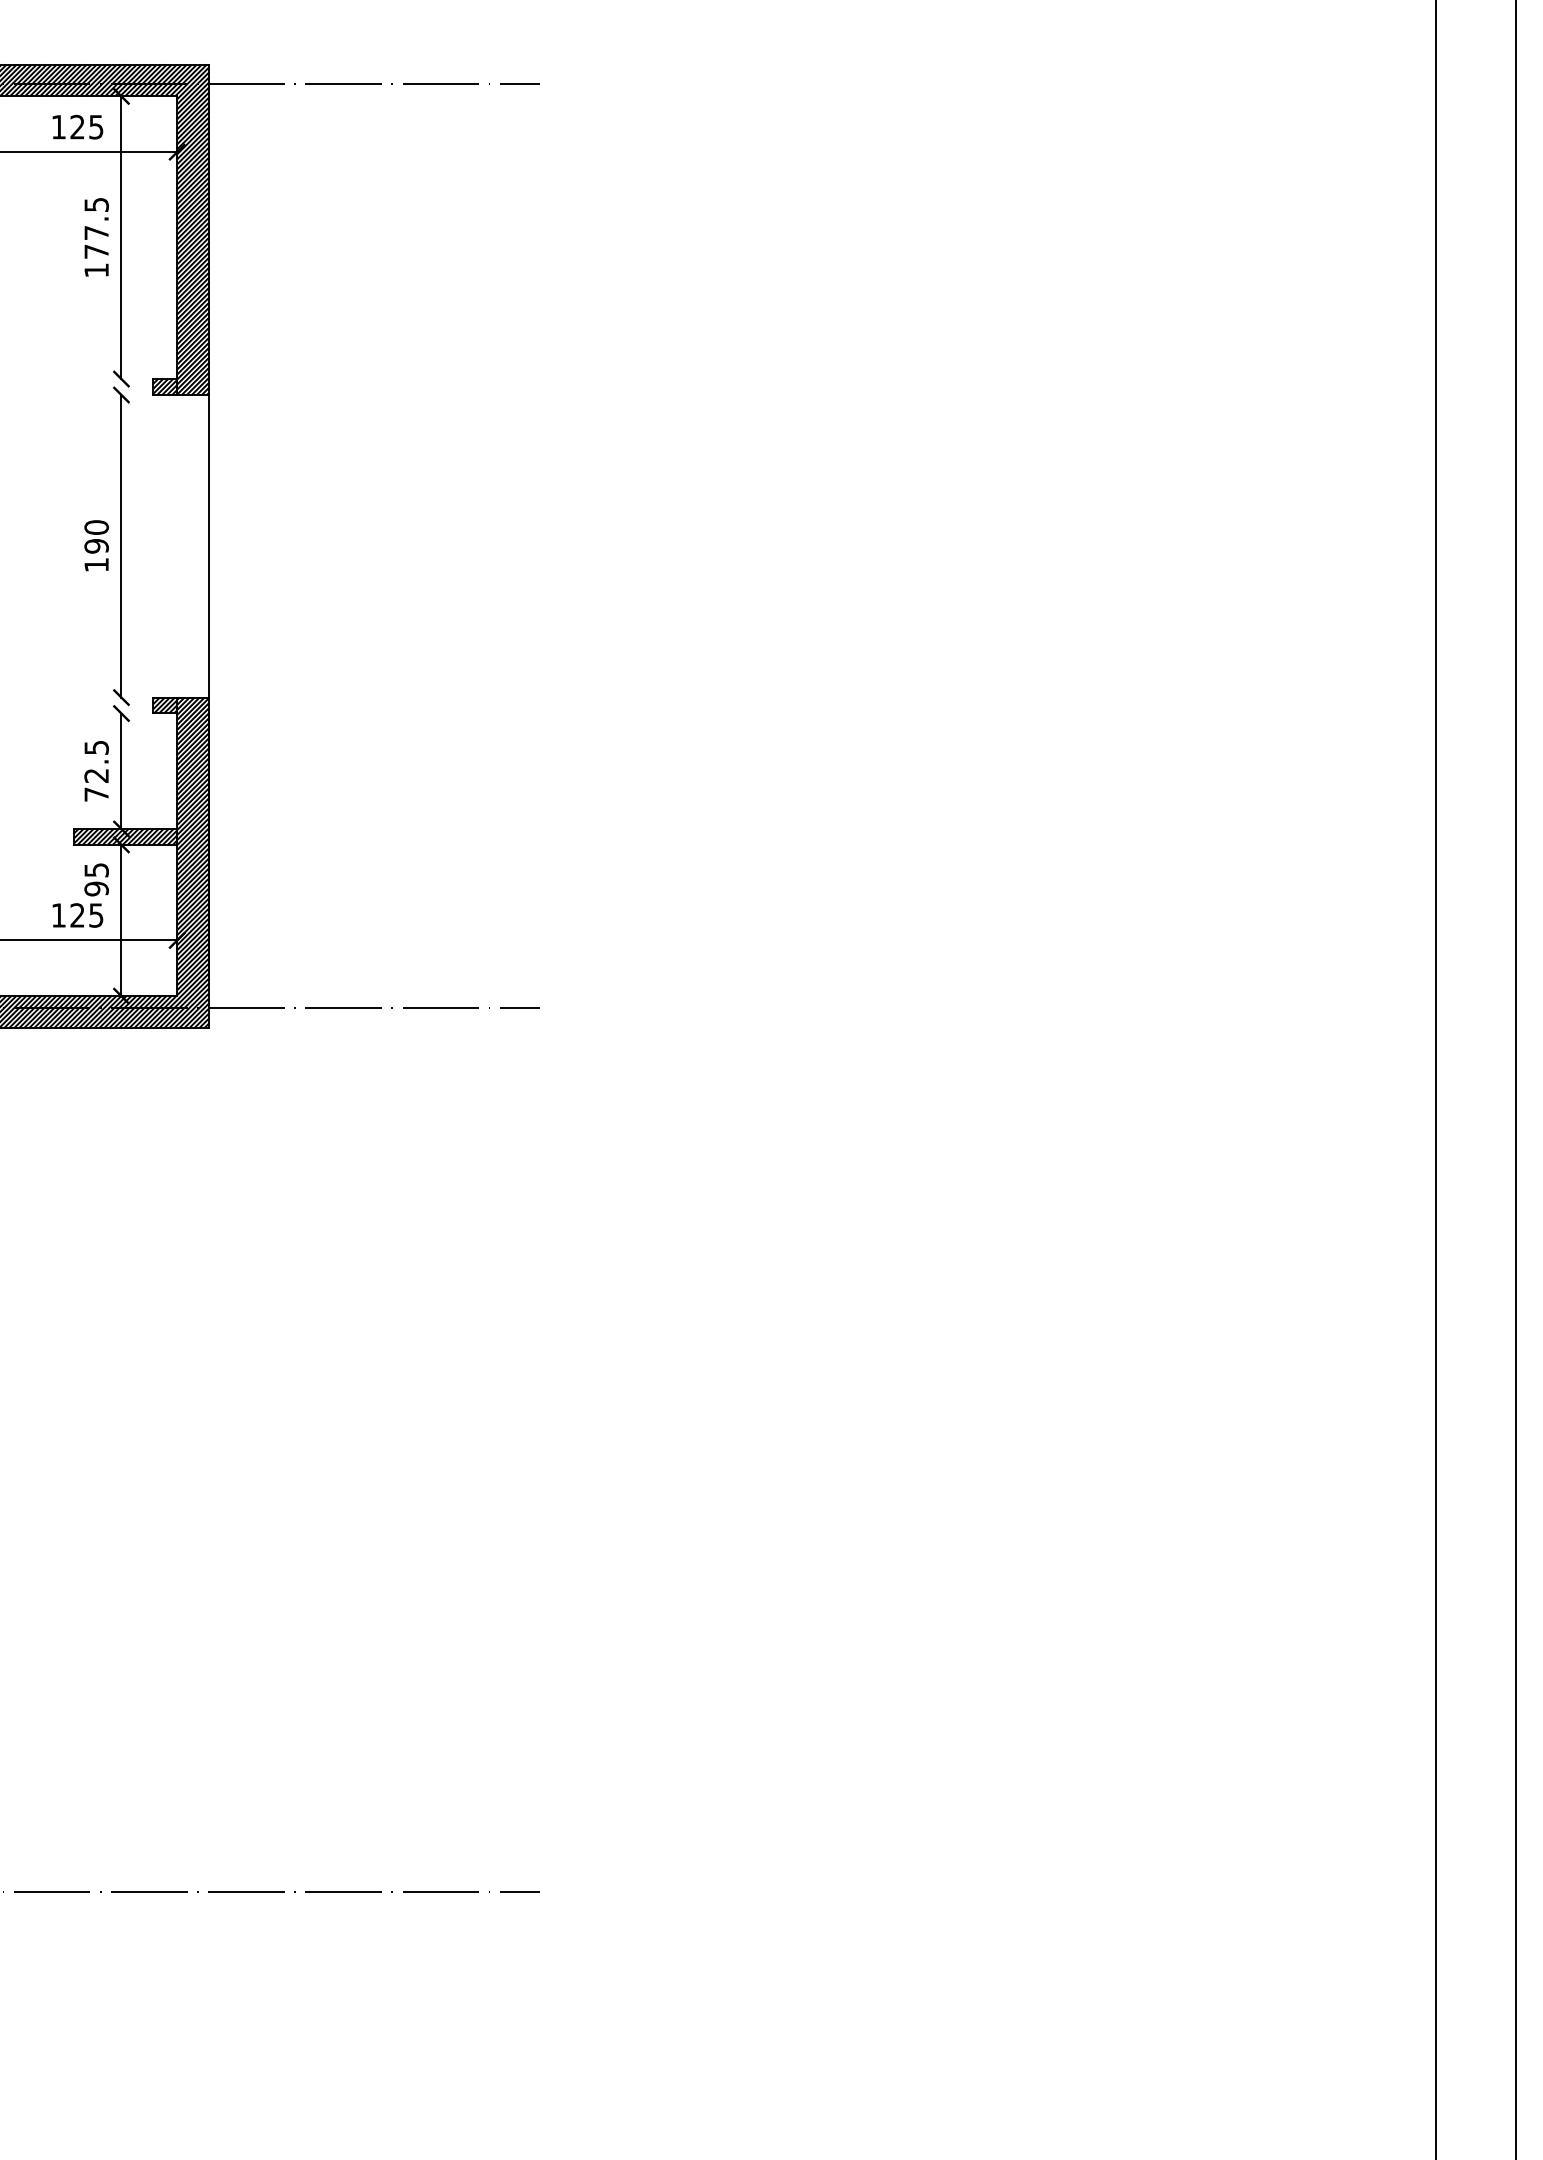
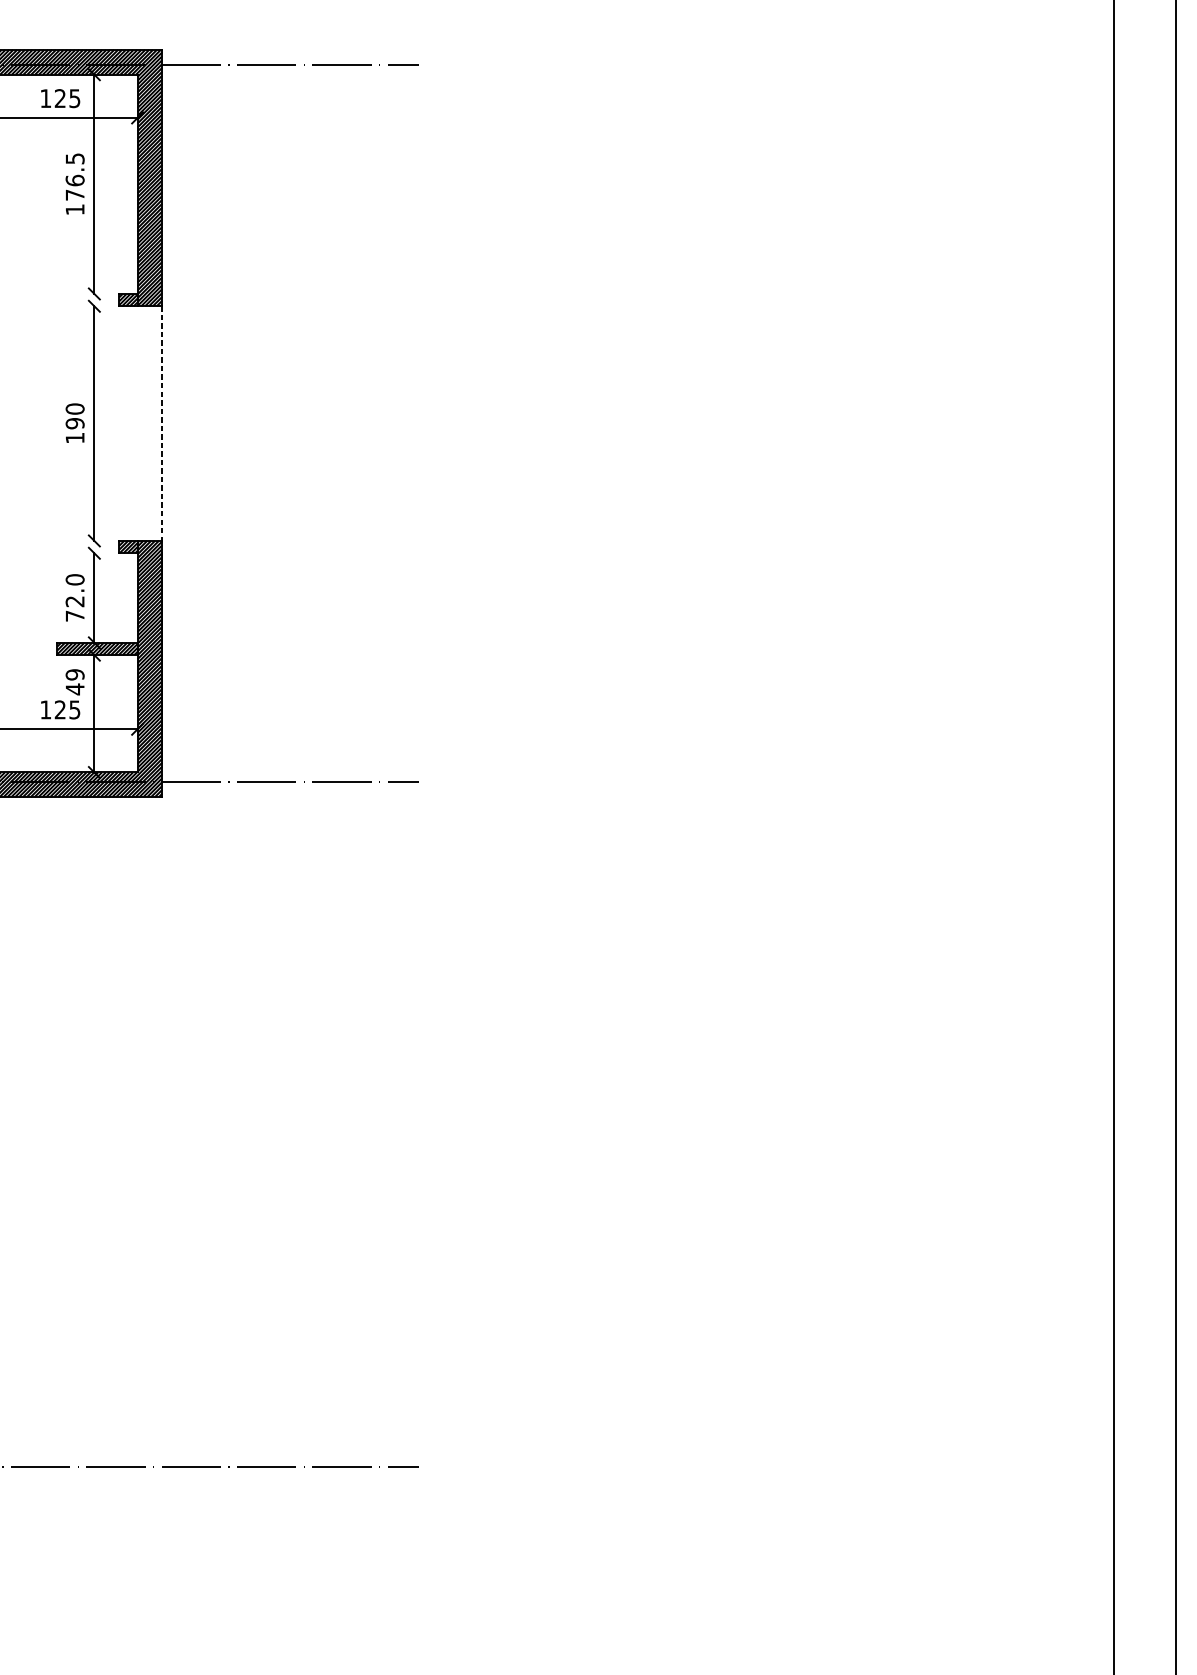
text: (96, 232) -> (75, 180), 177.5 -> 176.5
line: (209, 546) -> (162, 423), solid -> dashed
text: (96, 747) -> (75, 579), 72.5 -> 72.0
text: (96, 879) -> (75, 682), 95 -> 49

